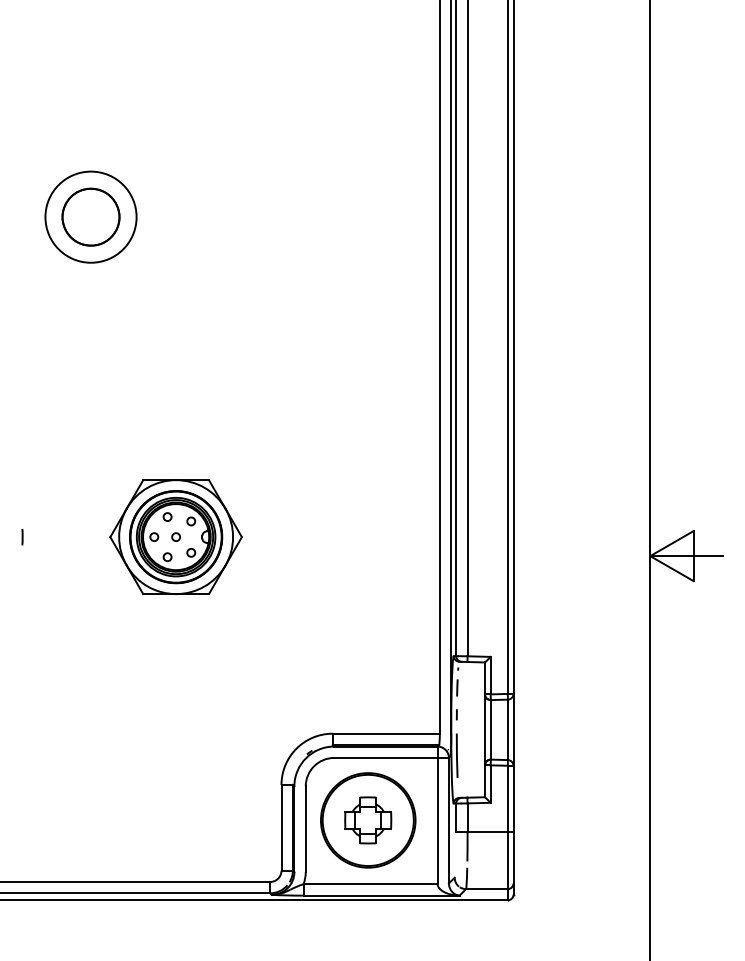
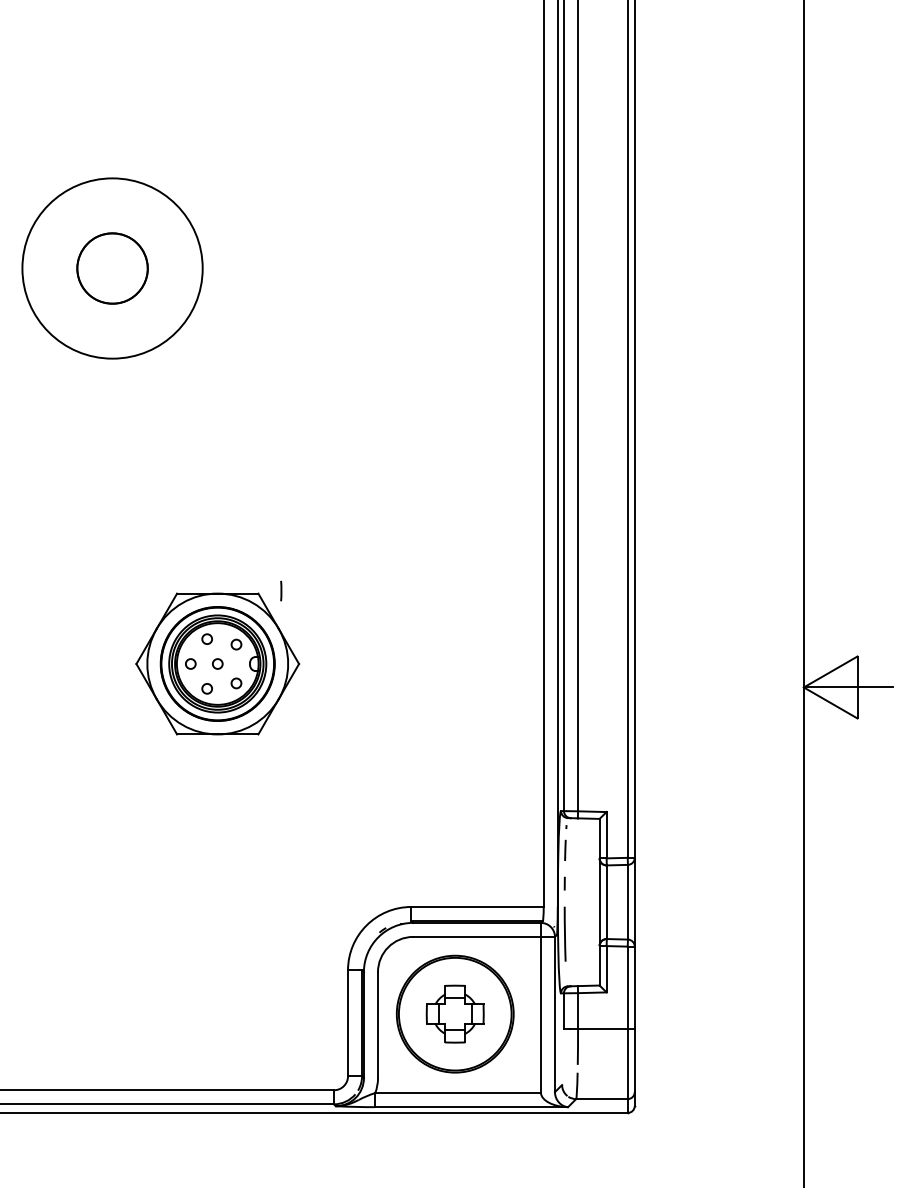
circle: (90, 216) -> (111, 267), size x1.6
line: (22, 536) -> (281, 590), moved

